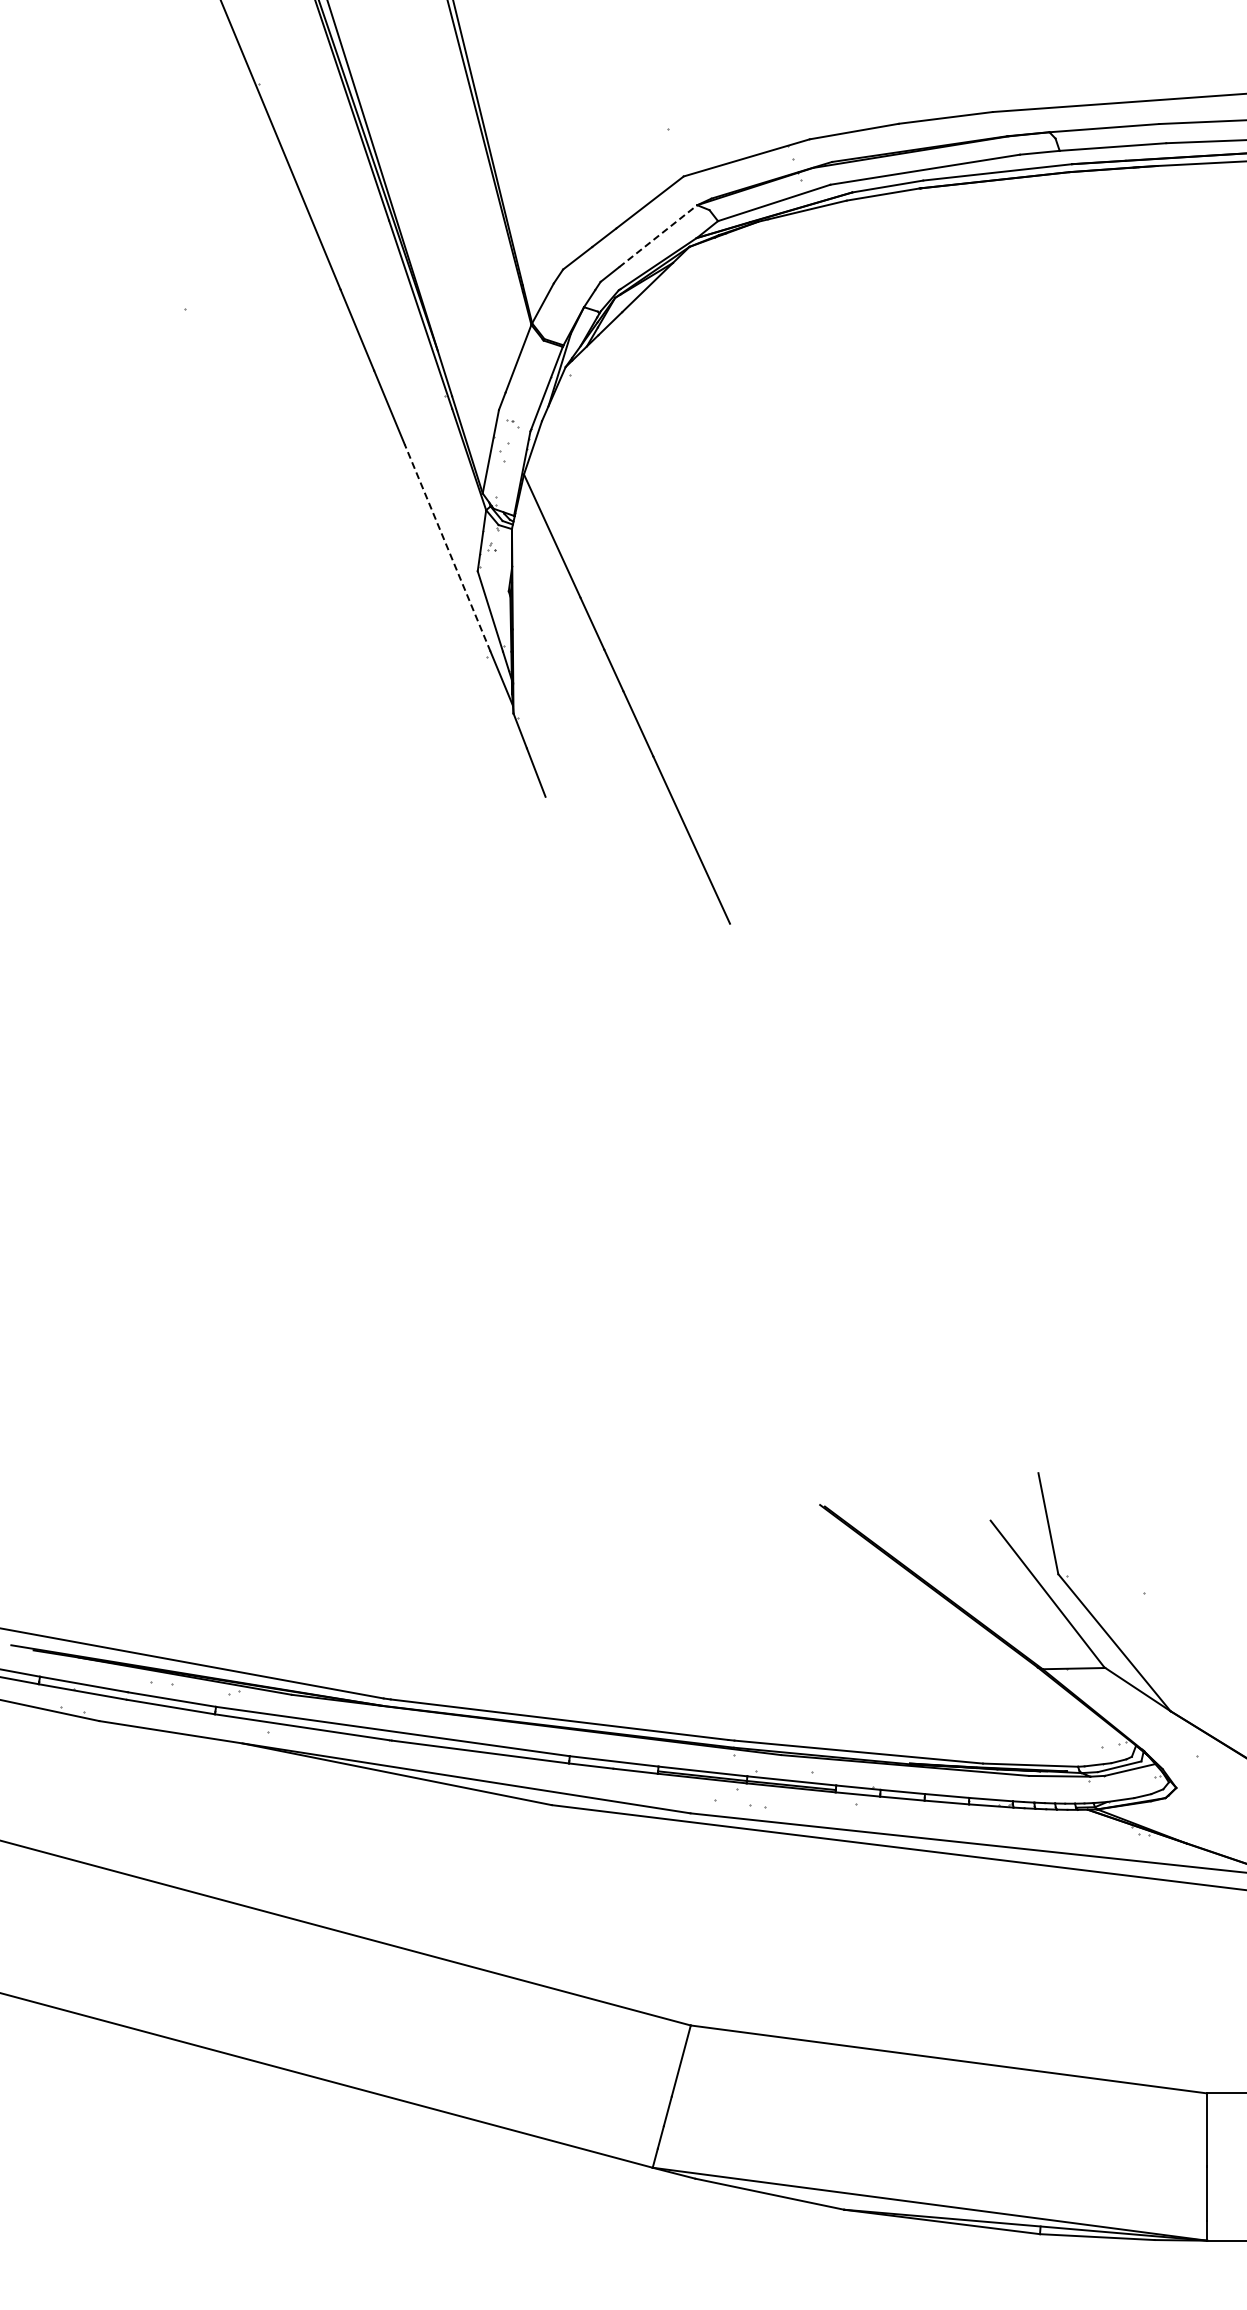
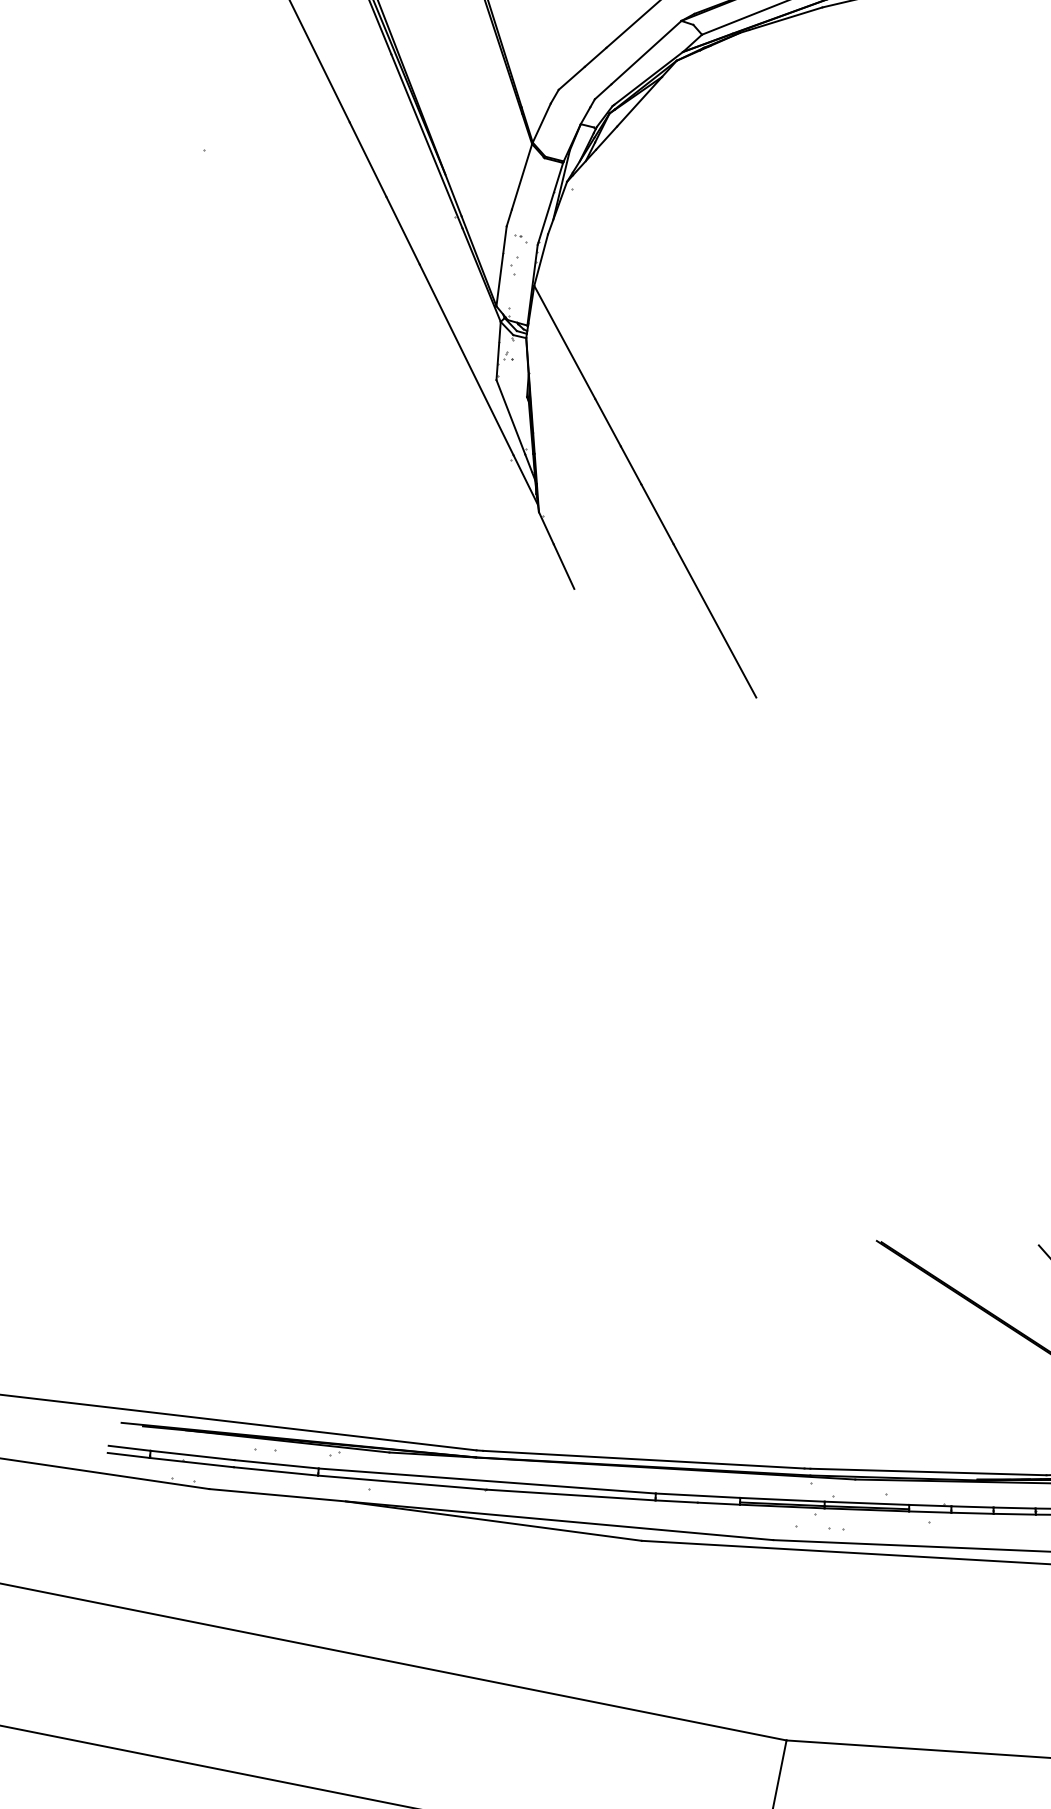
line: (658, 236) -> (646, 52), dashed -> solid
line: (447, 547) -> (466, 359), dashed -> solid

